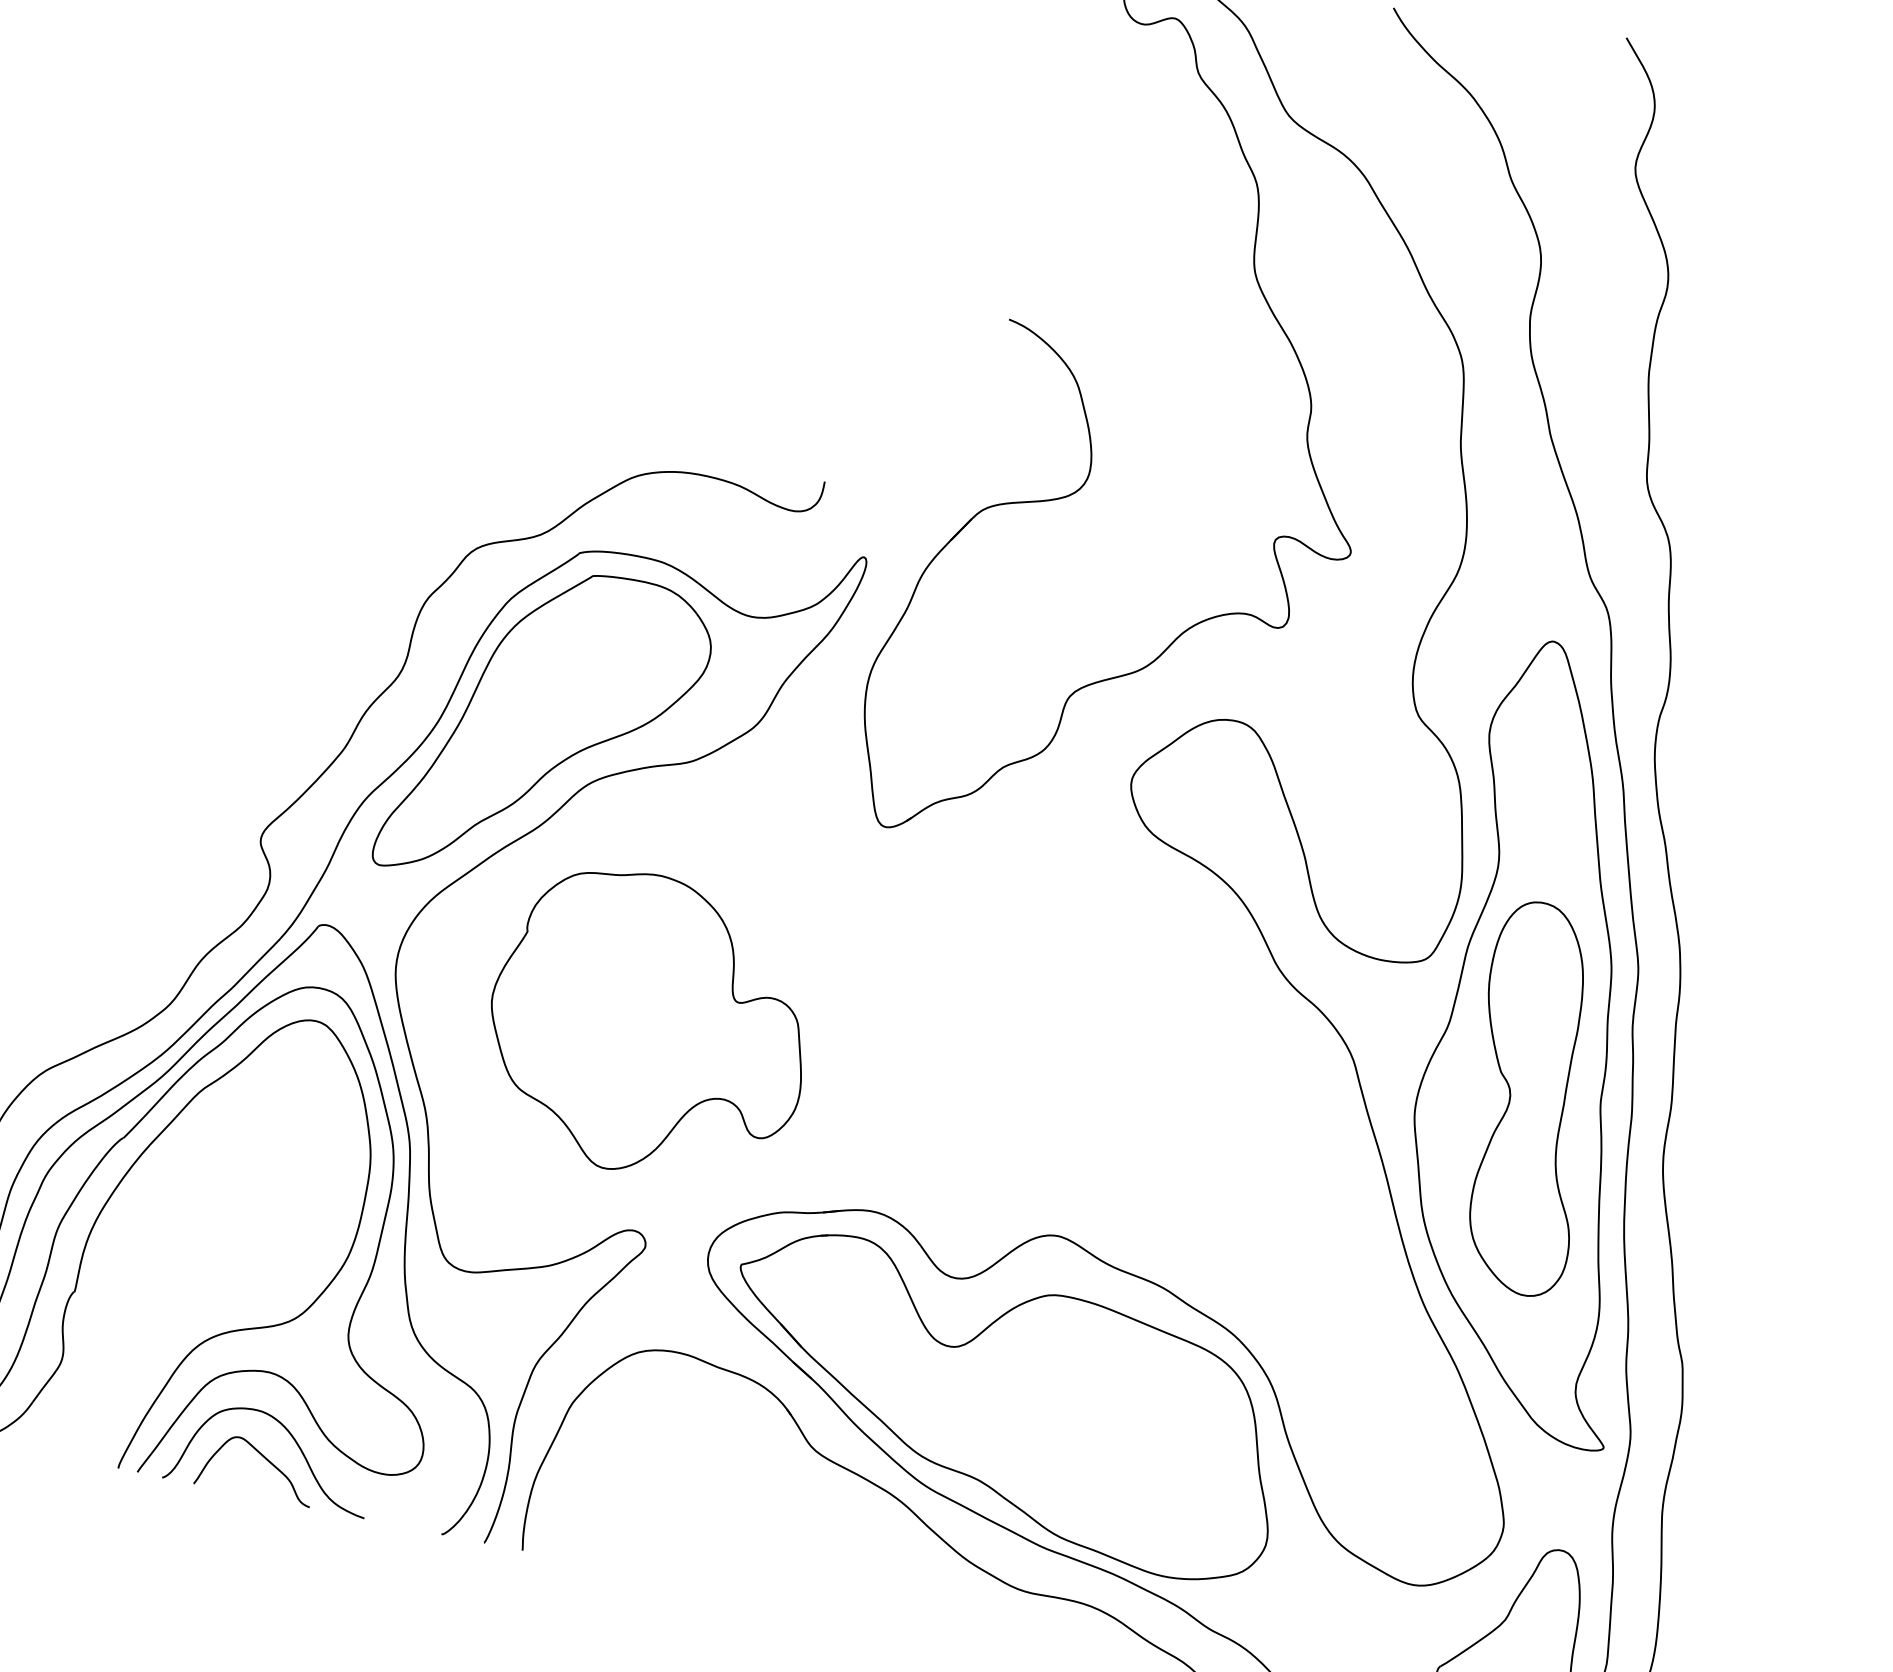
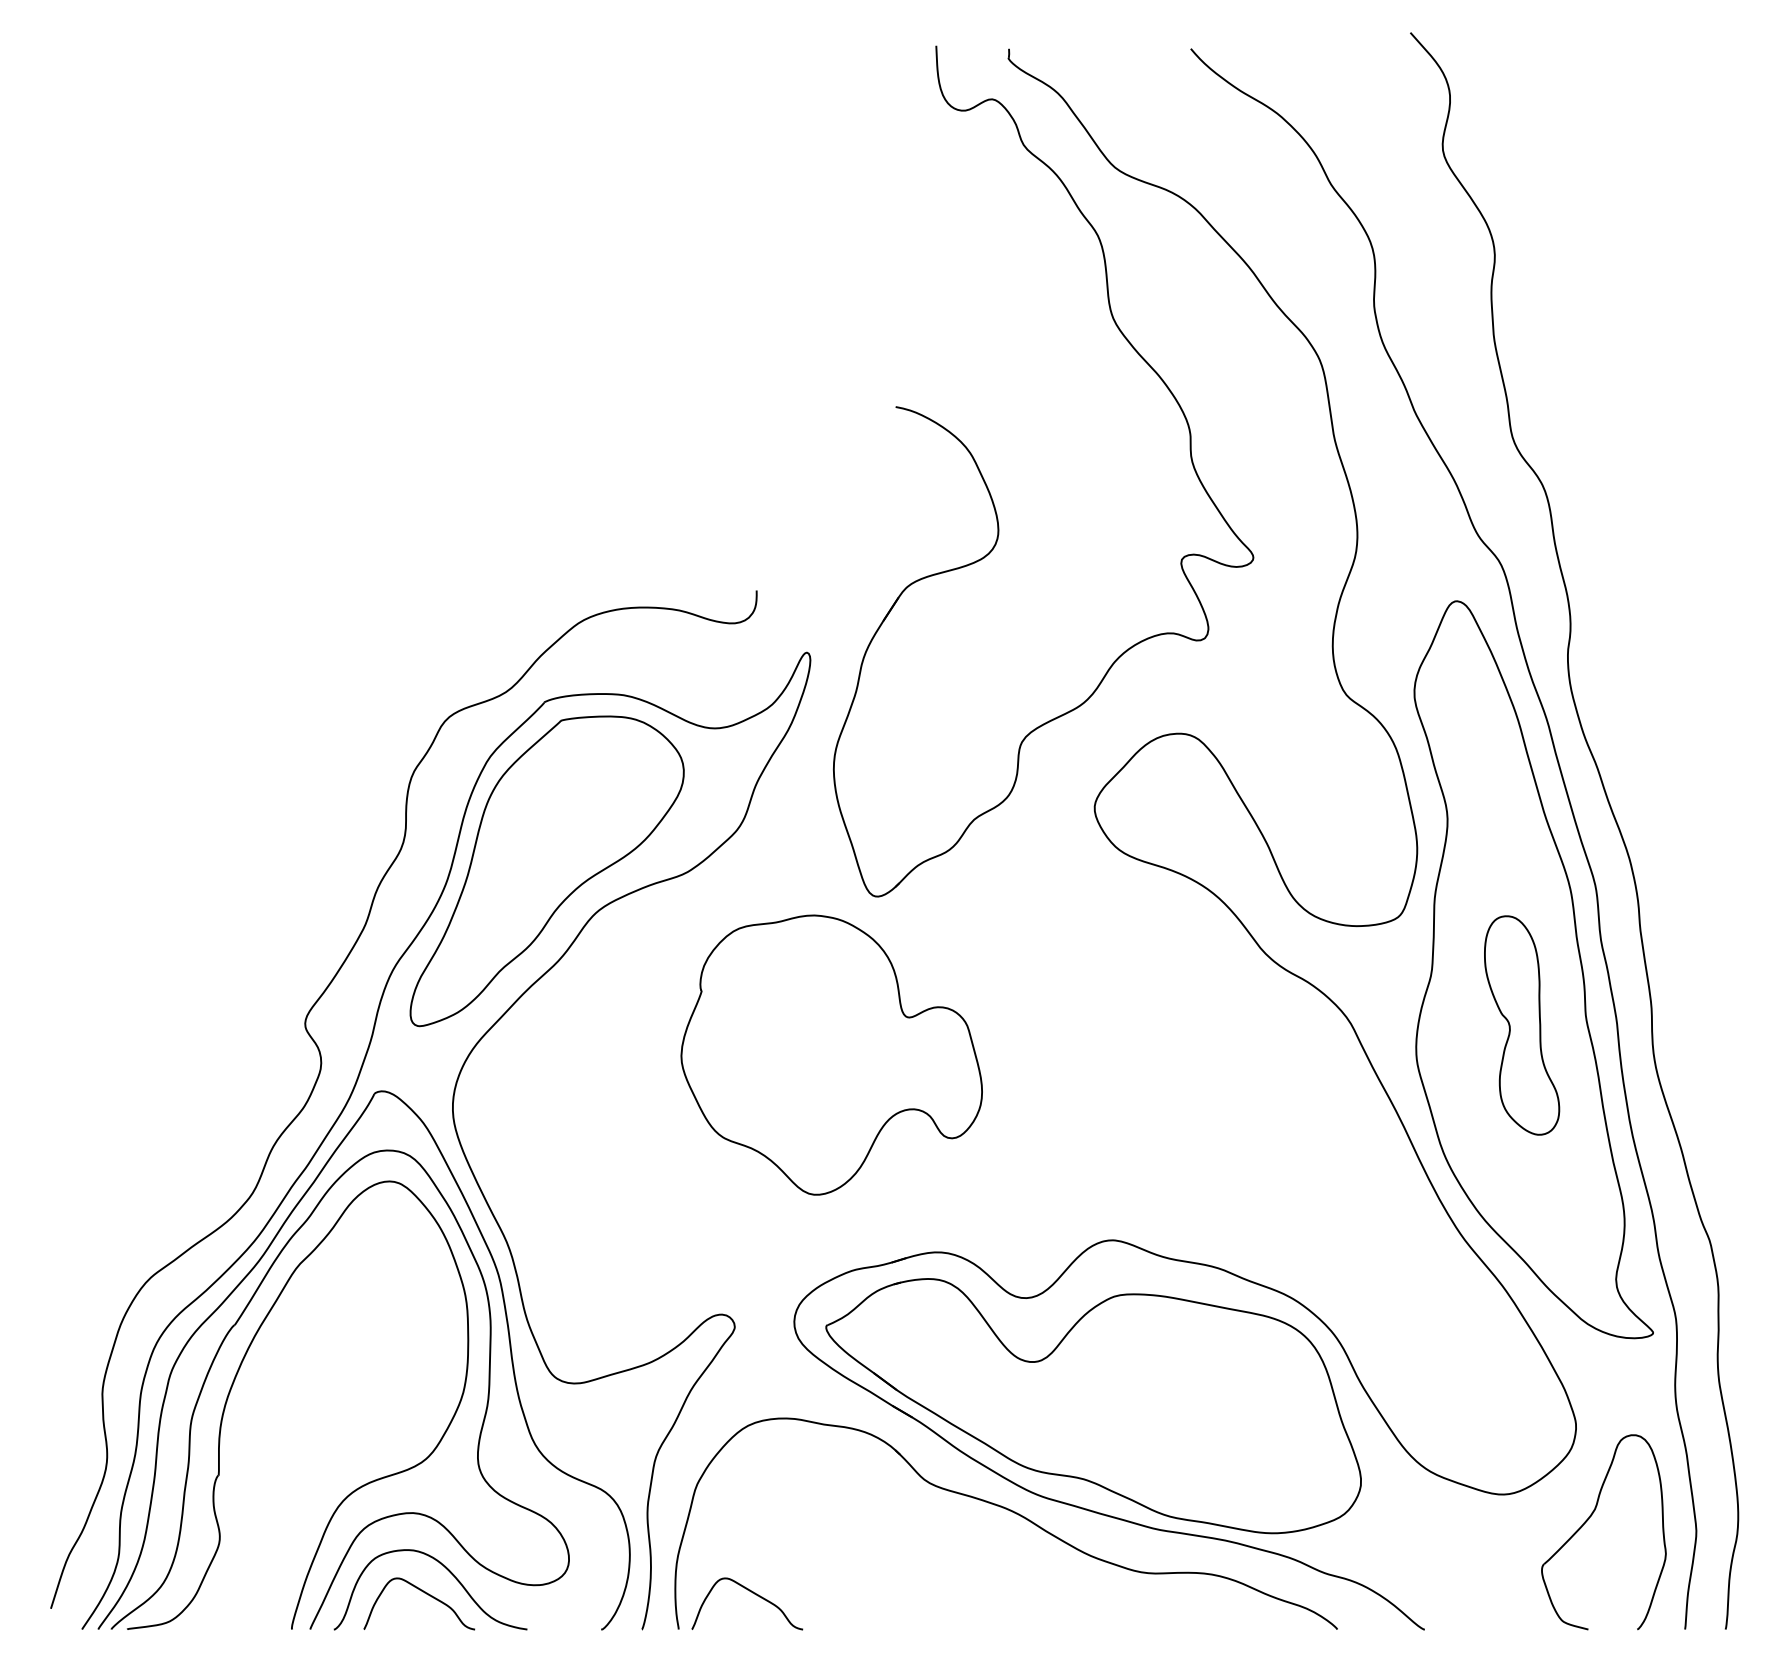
part: (649, 1024) -> (831, 1054), moved
part: (1531, 1098) -> (1521, 1025), size x0.6
curve: (607, 1528) -> (752, 1593), added

